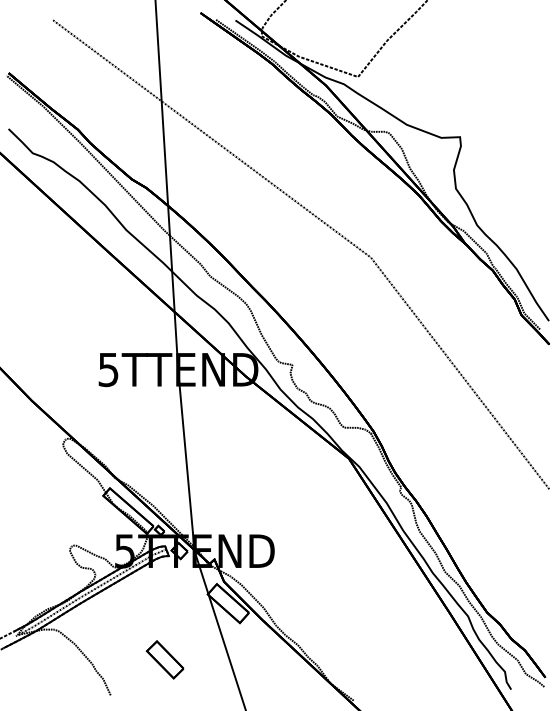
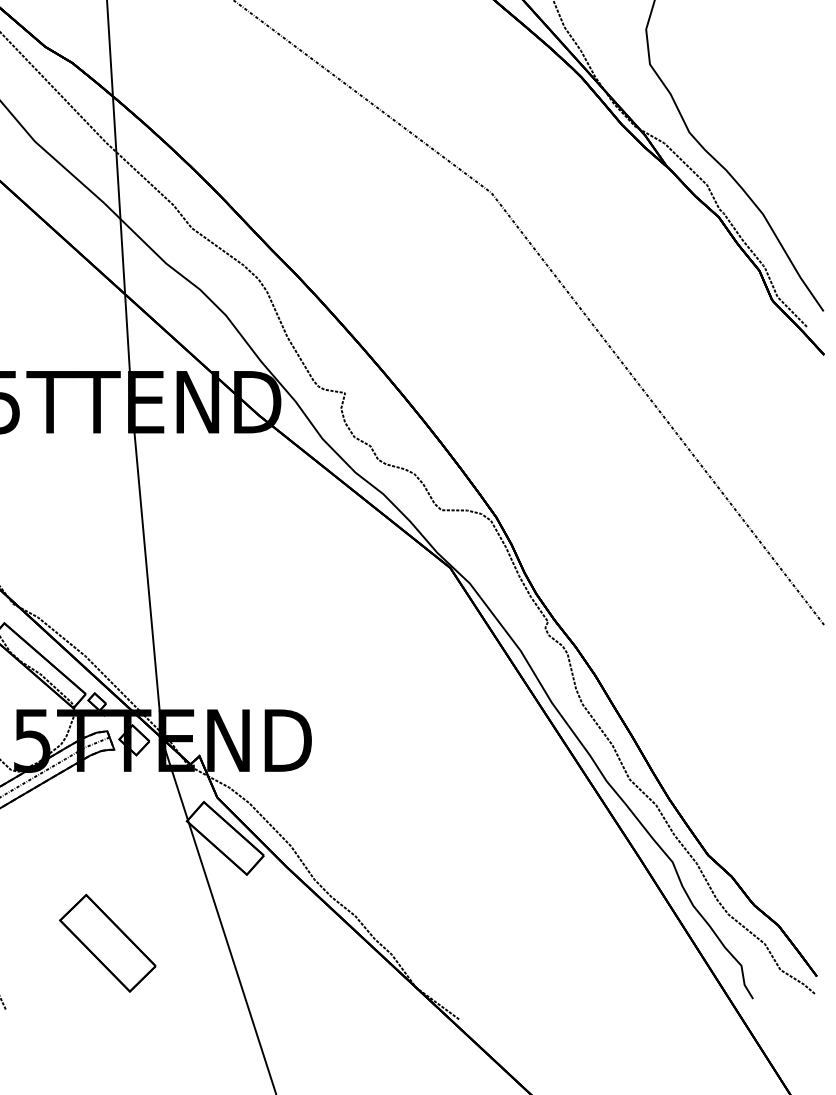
part: (164, 659) -> (106, 942), size x1.4

